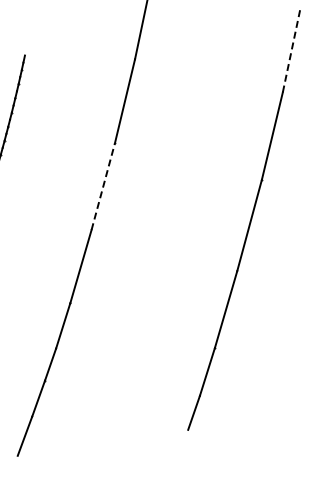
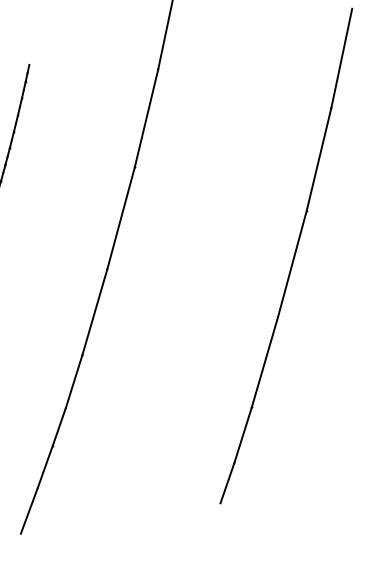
line: (291, 49) -> (341, 57), dashed -> solid
line: (103, 186) -> (121, 218), dashed -> solid

